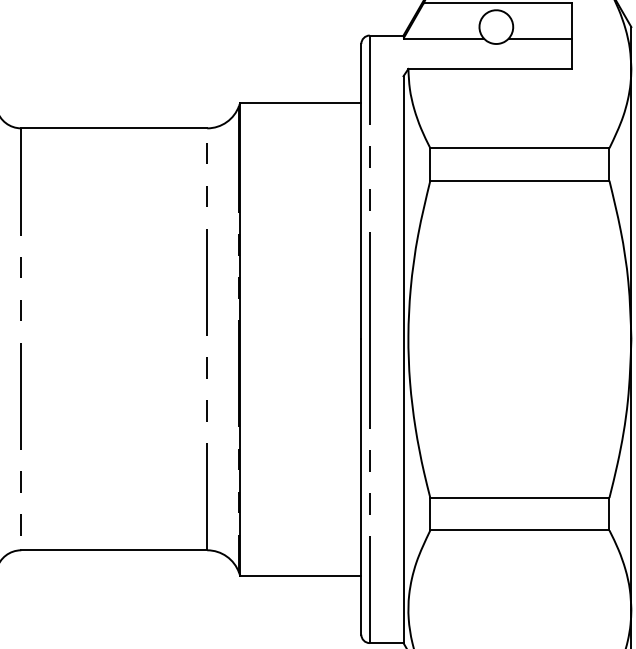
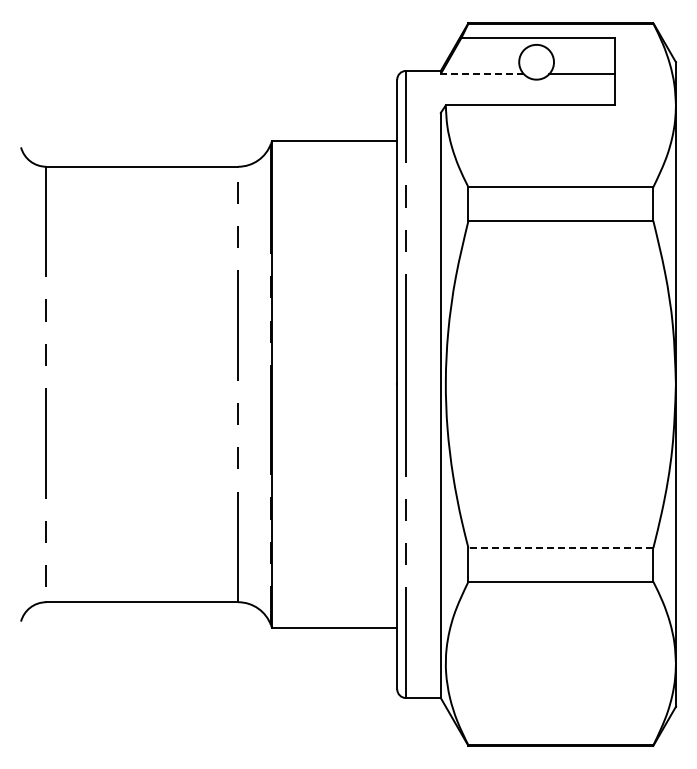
line: (442, 38) -> (481, 74), solid -> dashed
line: (519, 498) -> (560, 548), solid -> dashed

